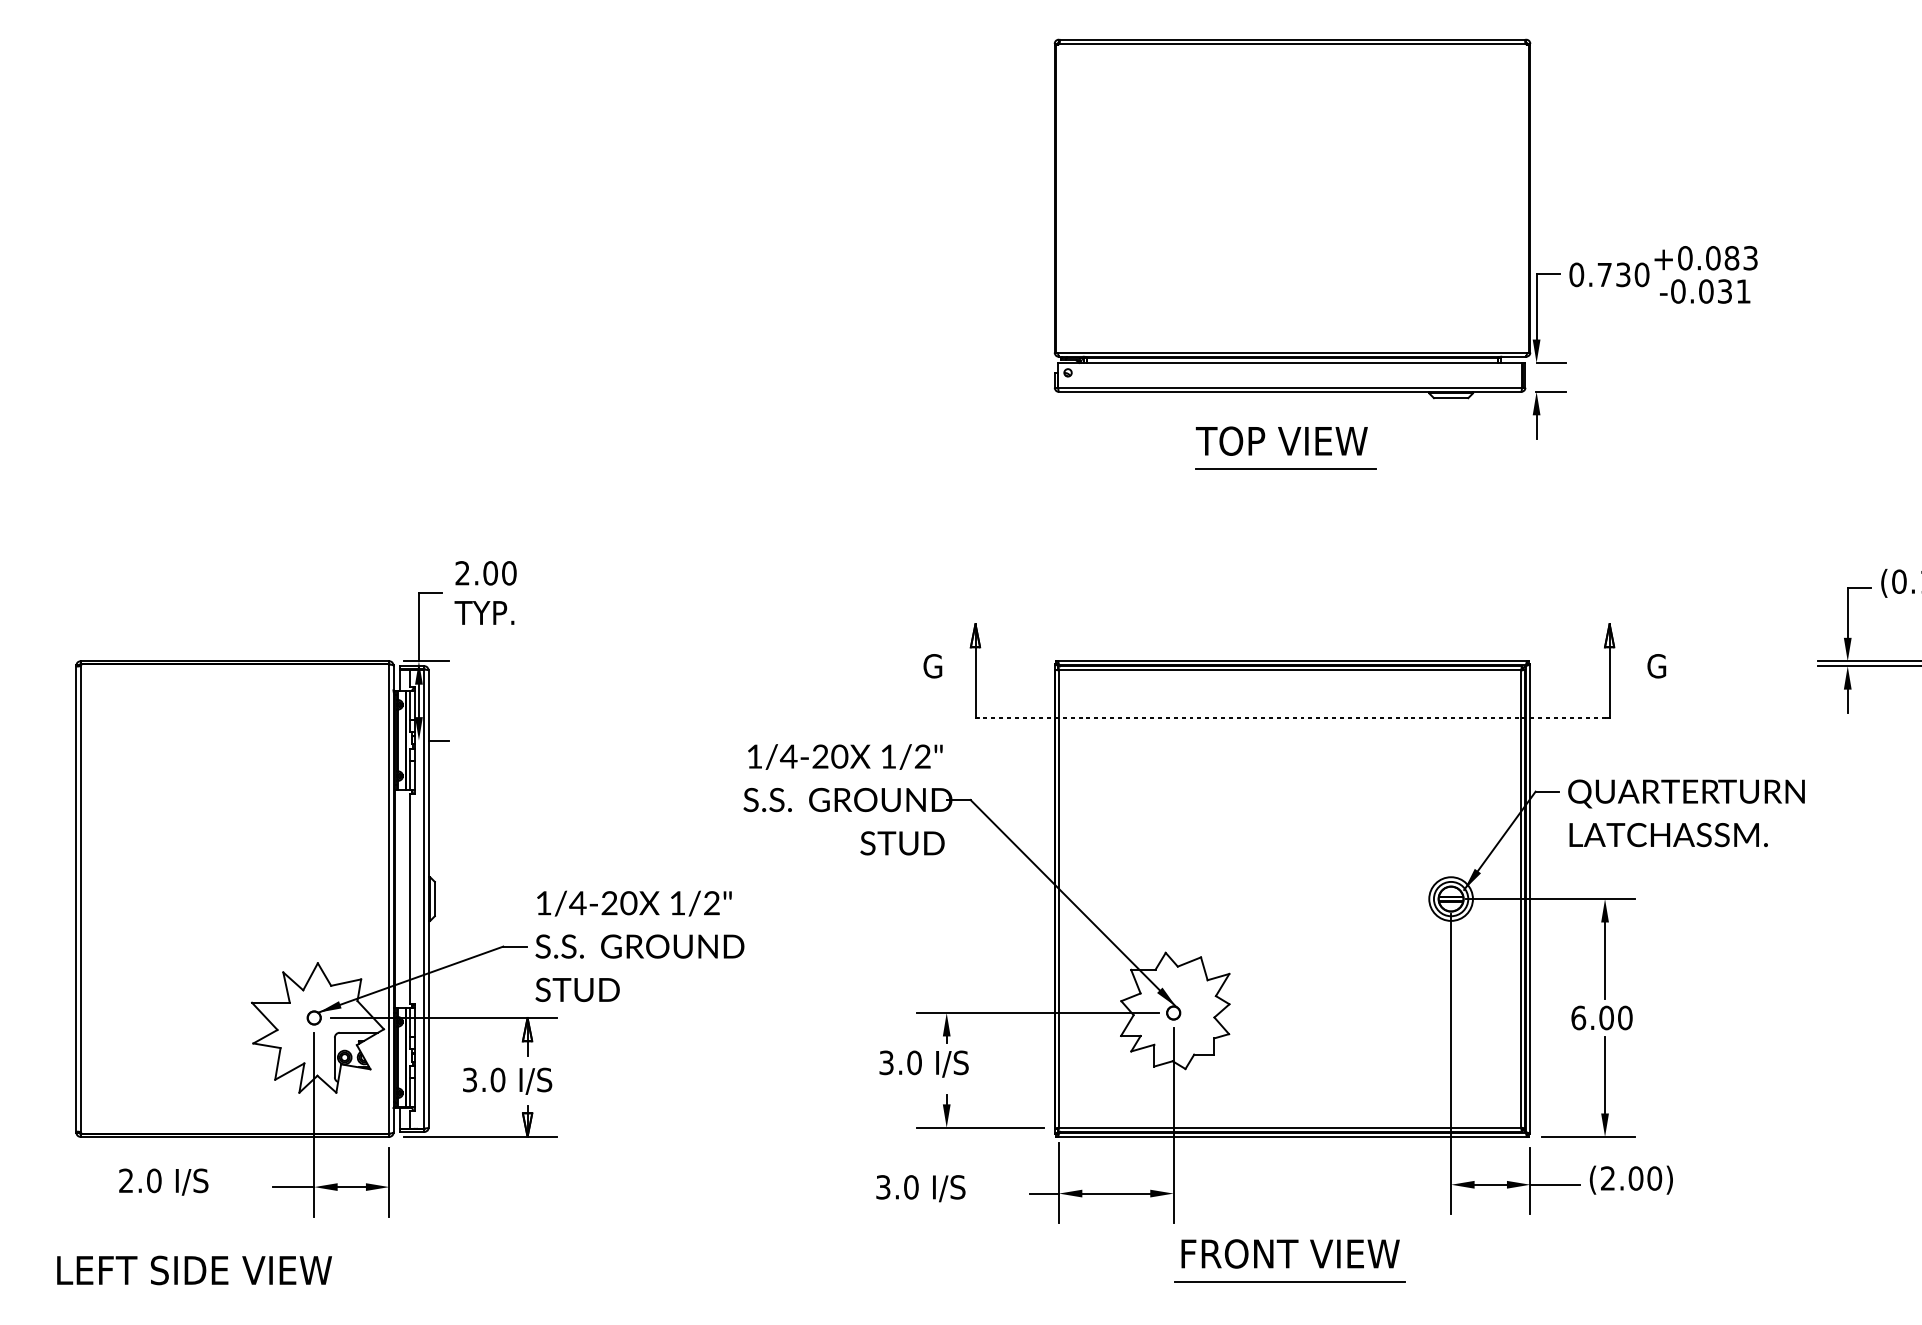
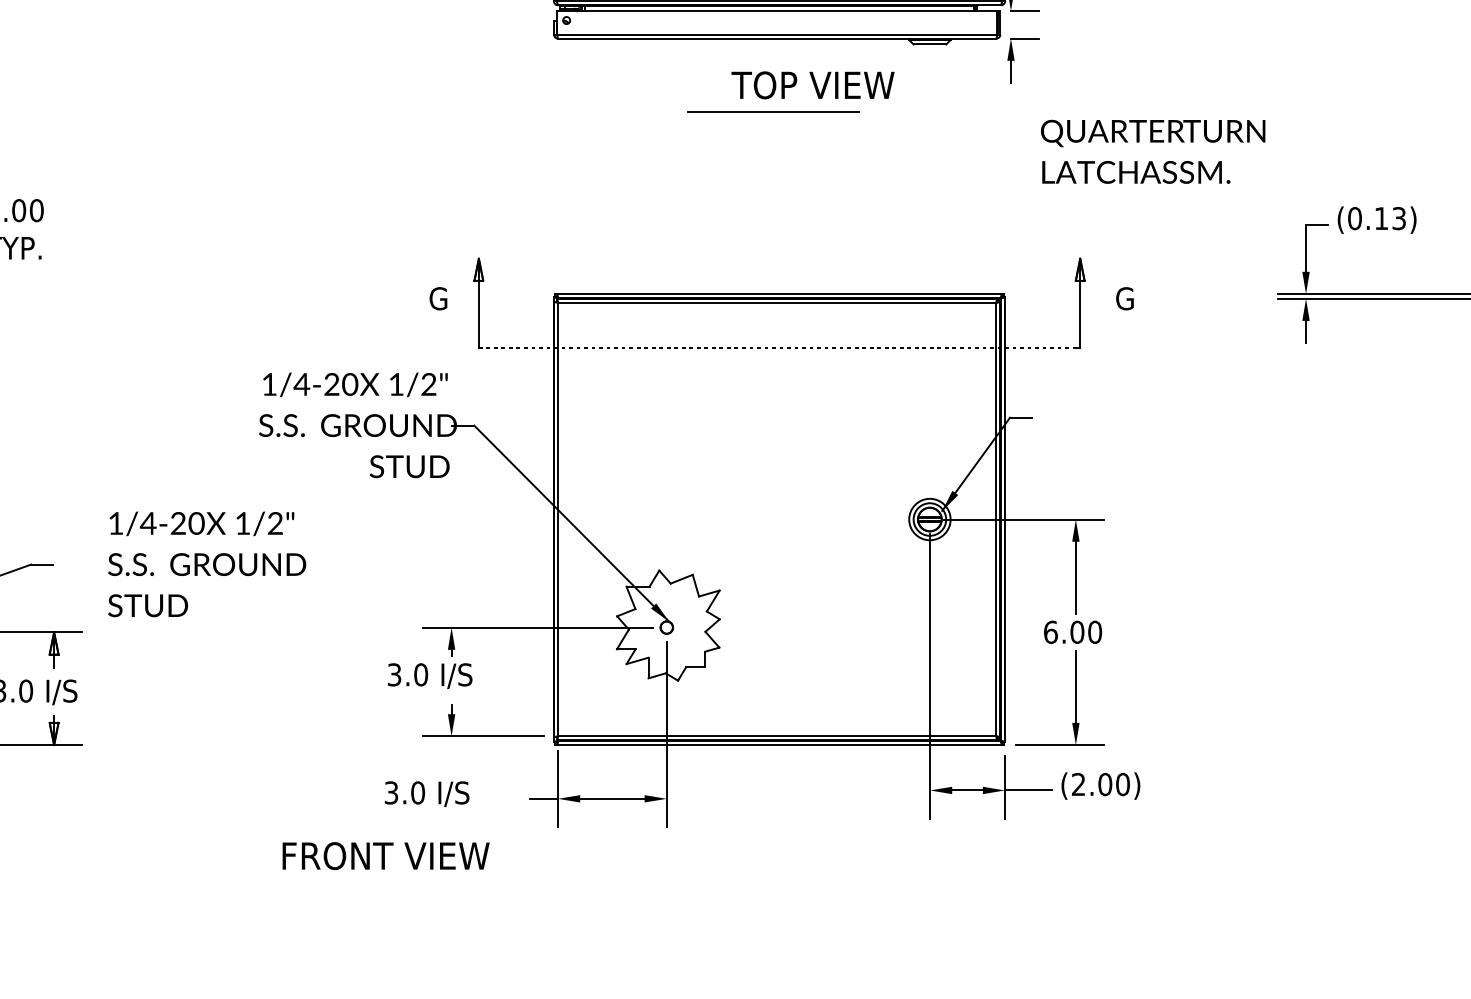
text: (1281, 440) -> (812, 84), moved
text: (1686, 813) -> (1153, 152), moved
text: (639, 945) -> (206, 563), moved
text: (1290, 1253) -> (385, 855), moved
line: (1289, 1282) -> (776, 883), removed

